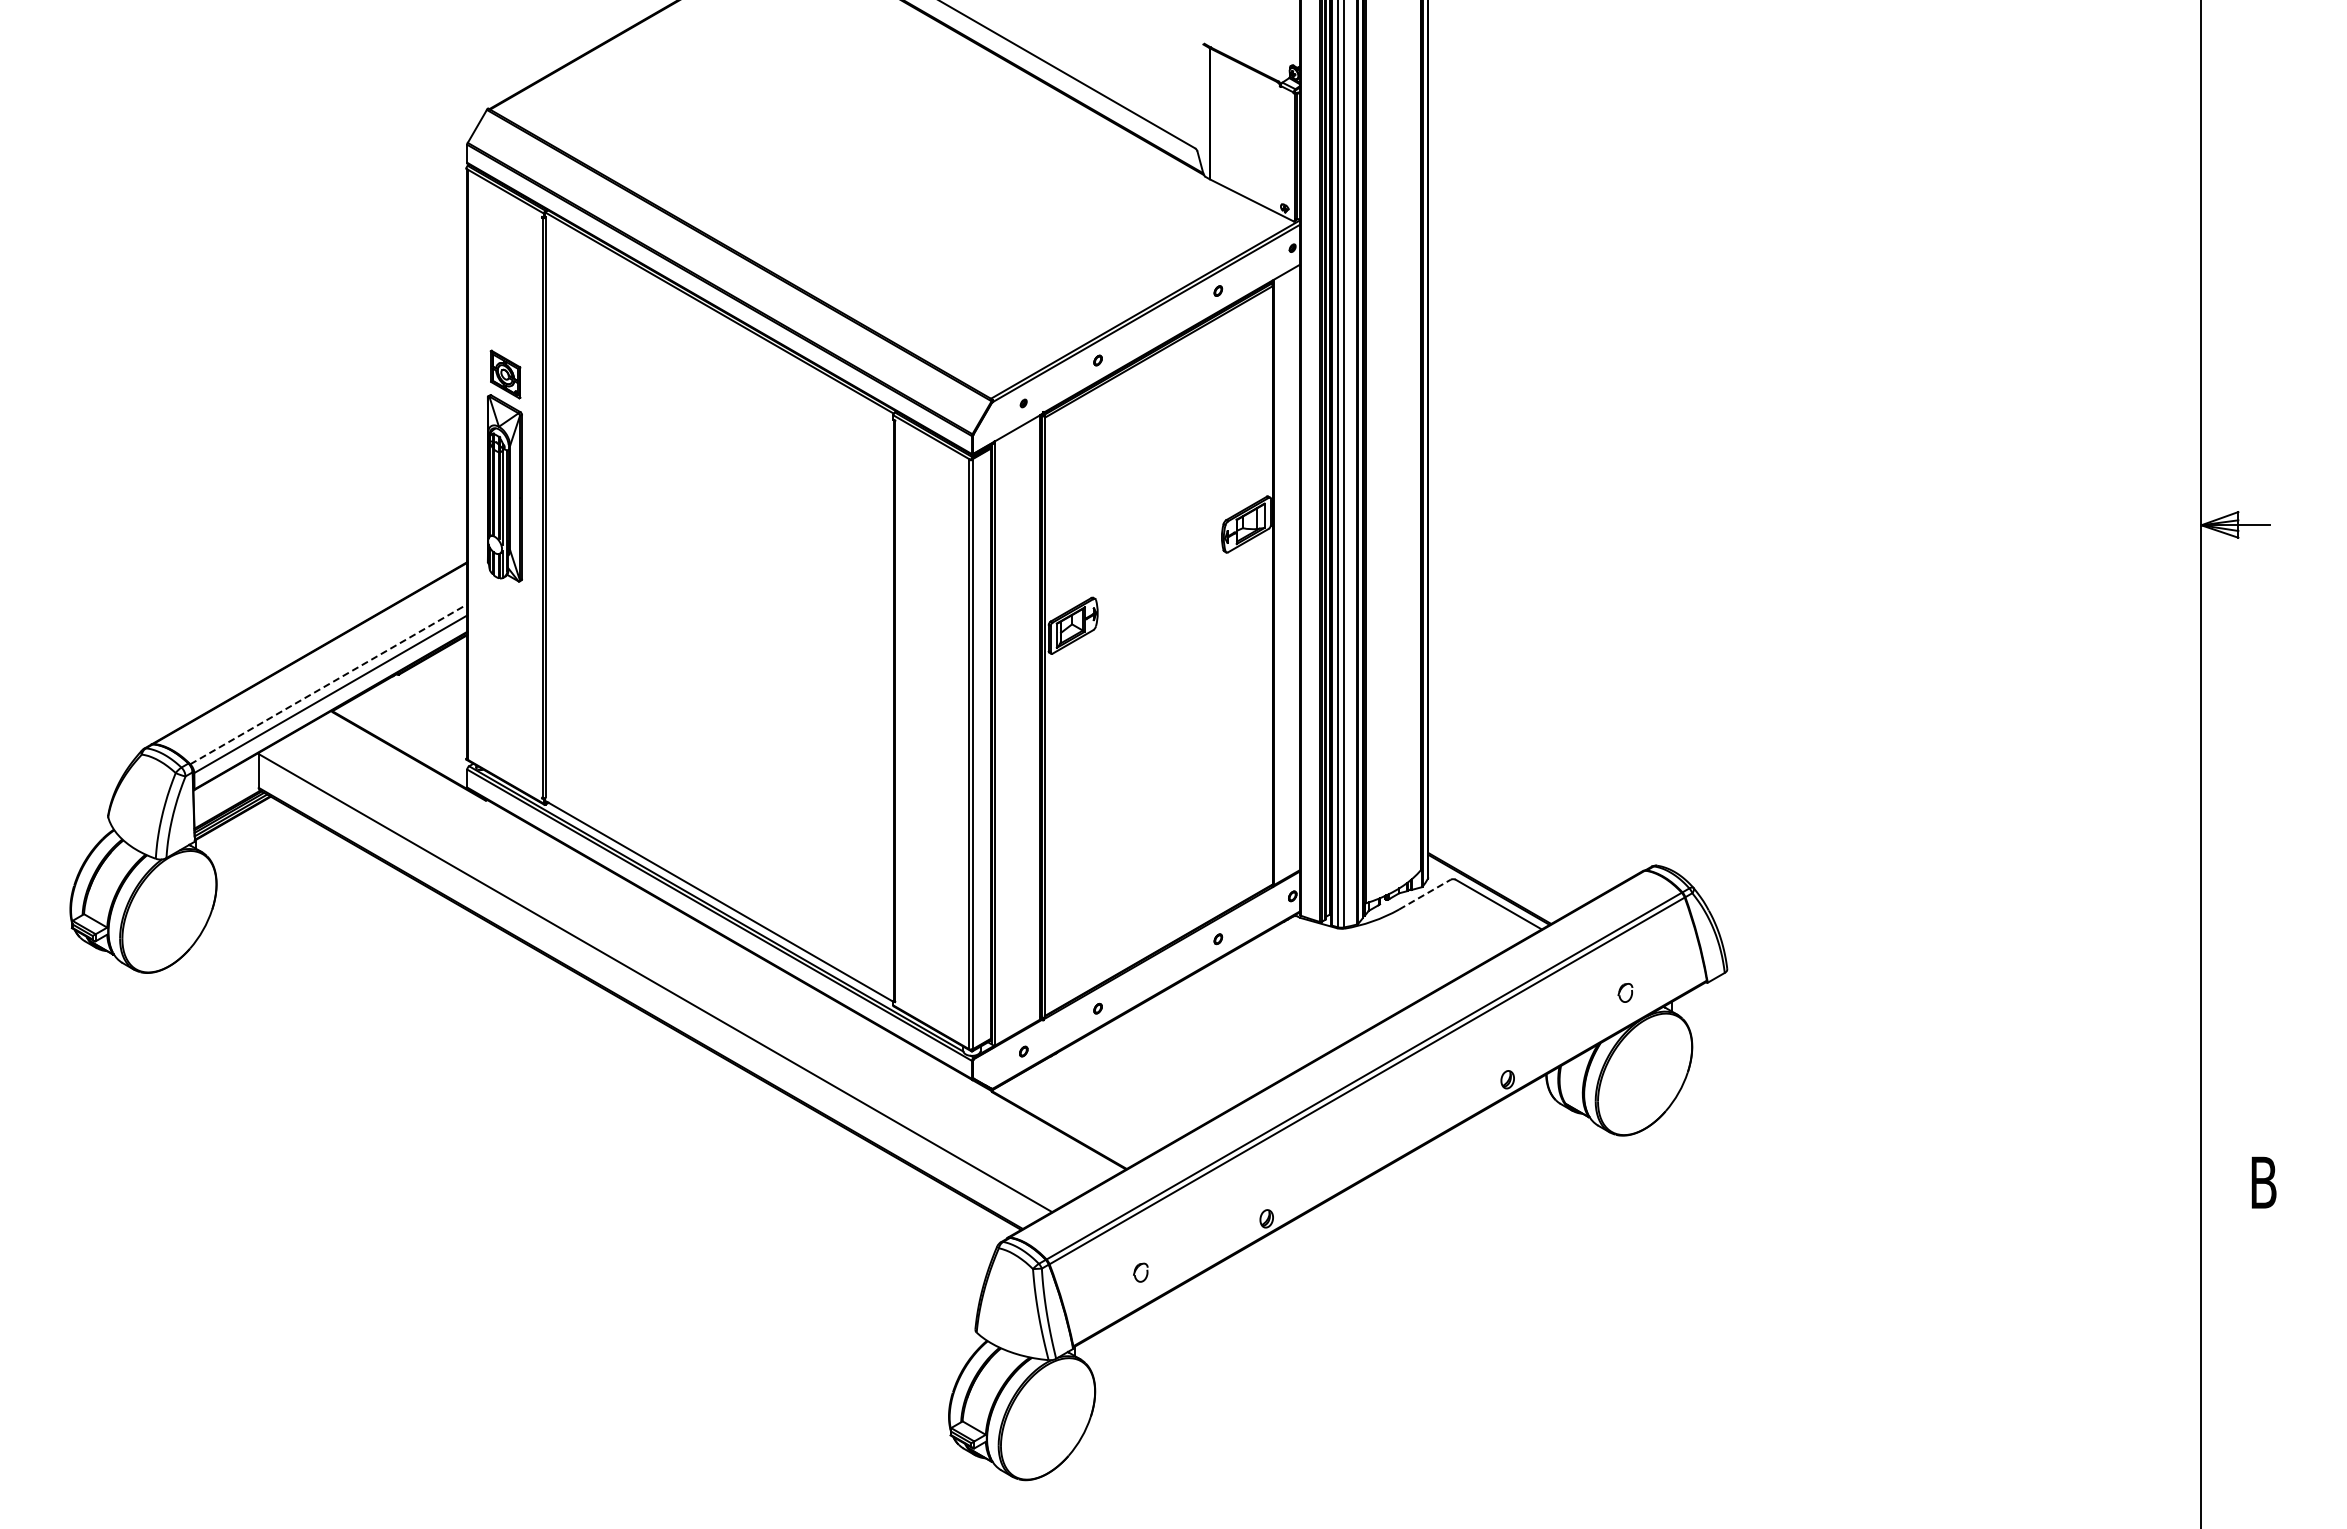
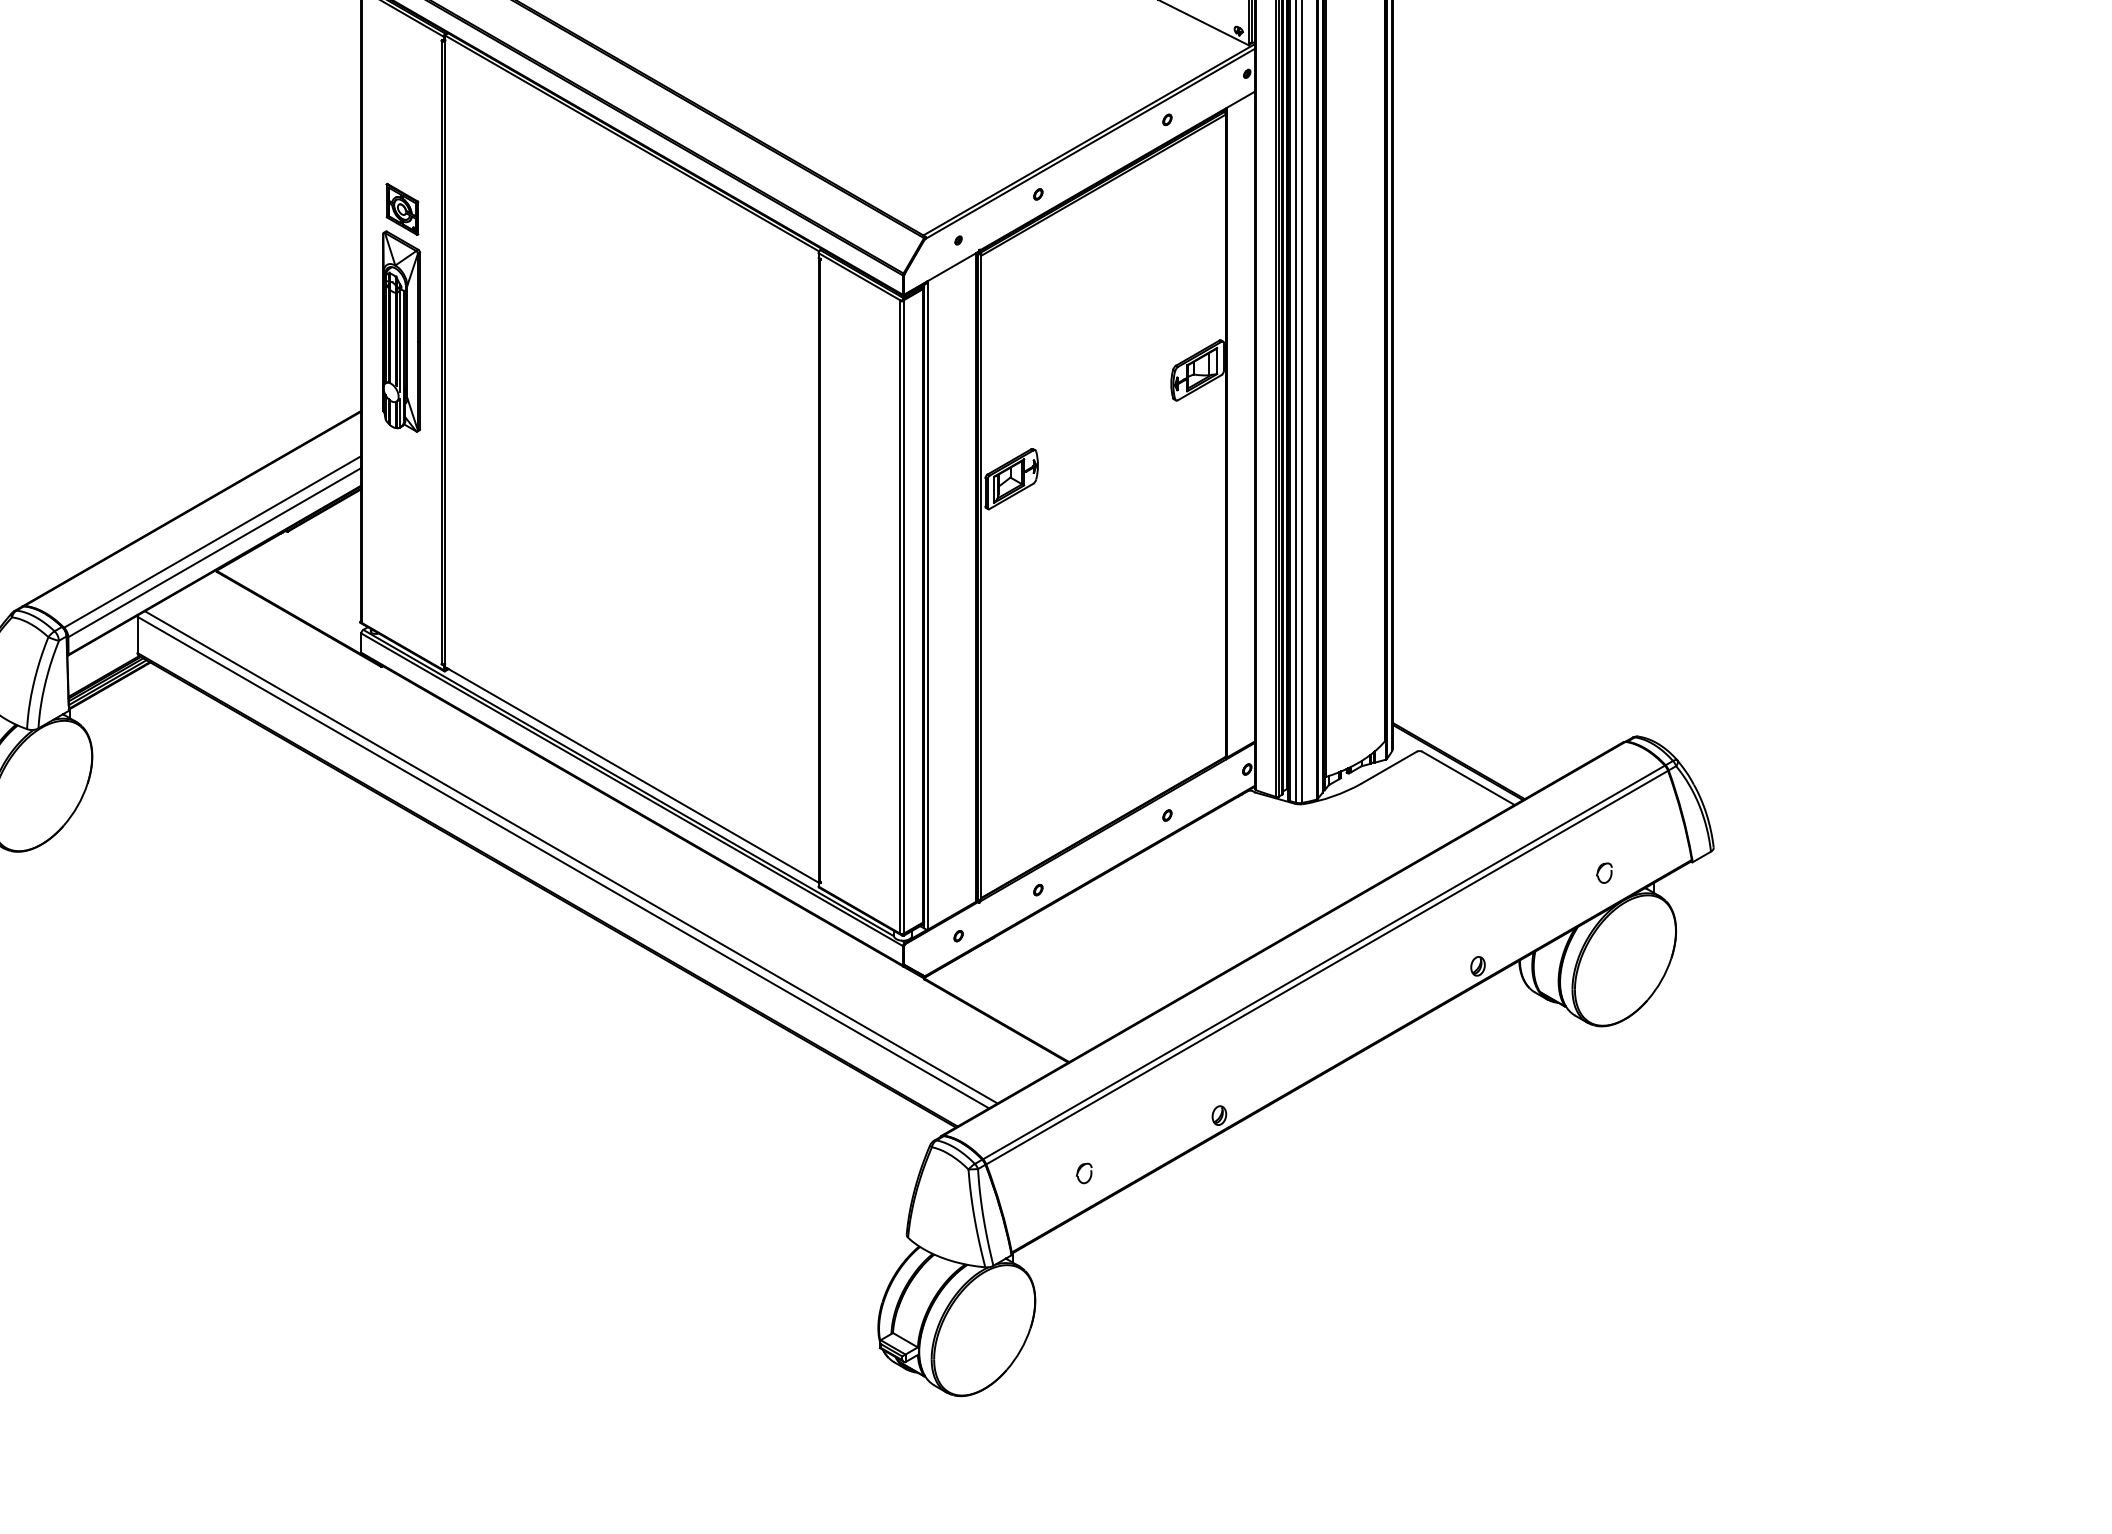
line: (328, 684) -> (212, 542), dashed -> solid
line: (1424, 894) -> (1388, 767), dashed -> solid
line: (662, 977) -> (570, 856), added

